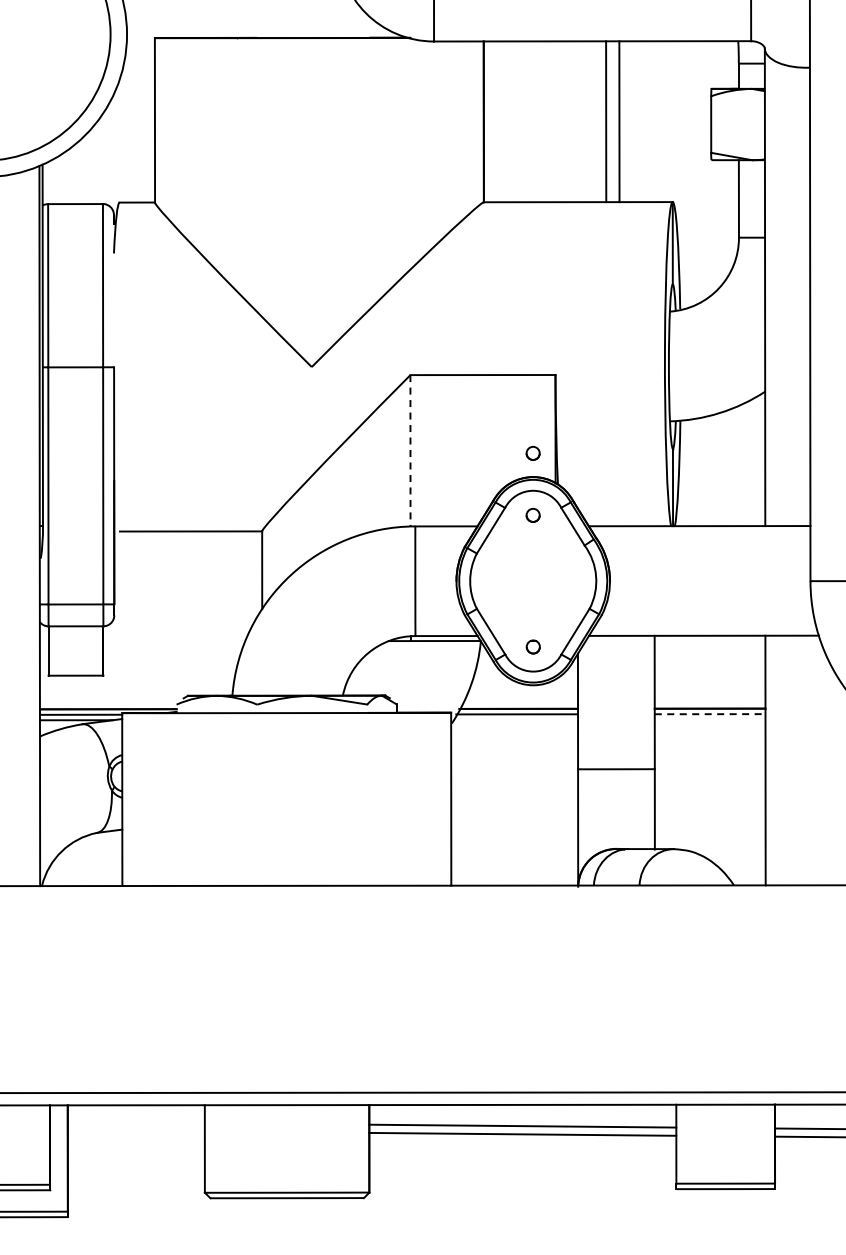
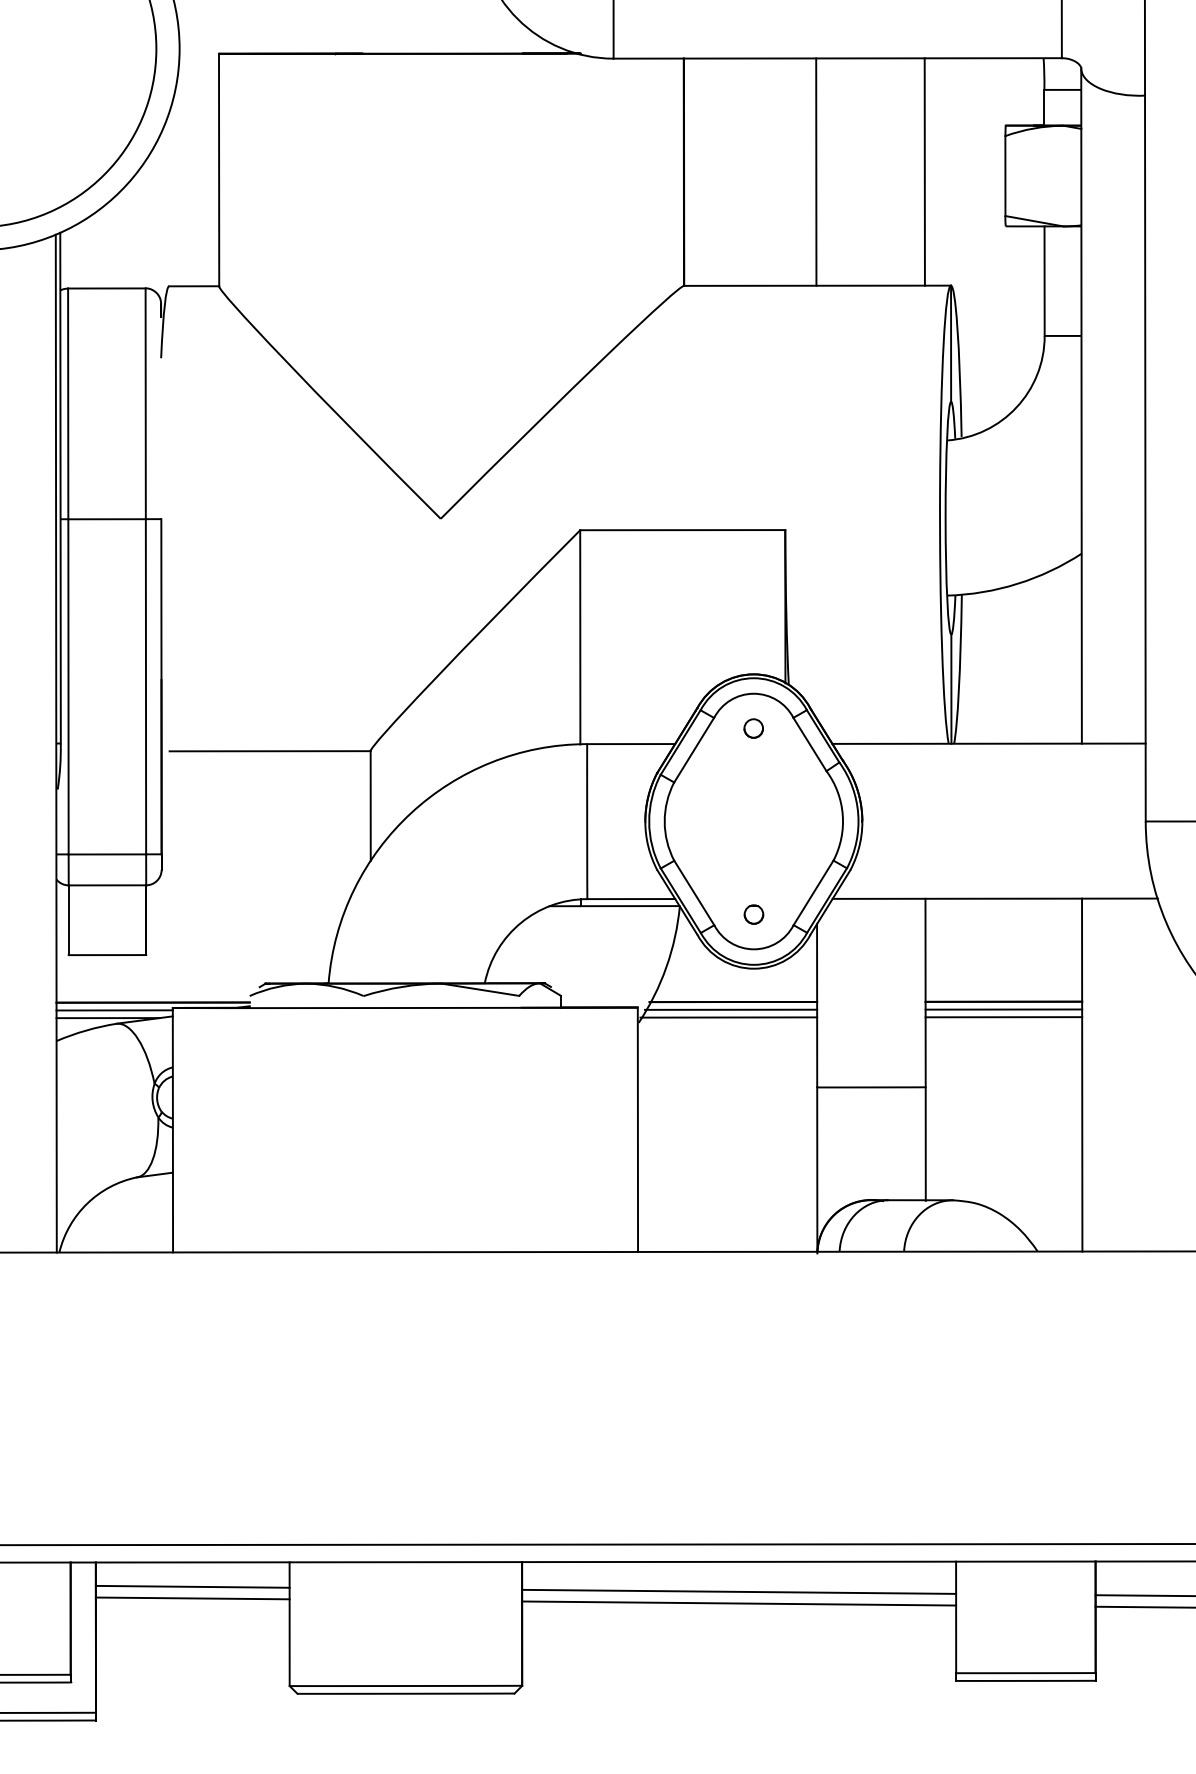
line: (606, 121) -> (925, 171), moved
line: (619, 121) -> (816, 171), moved
line: (410, 450) -> (580, 636), dashed -> solid
circle: (532, 453) -> (752, 641), removed
line: (710, 714) -> (1004, 1009), dashed -> solid
line: (515, 719) -> (728, 1017), added
line: (709, 719) -> (1002, 1017), added
line: (135, 1122) -> (191, 1586), added
line: (135, 1130) -> (191, 1598), added

